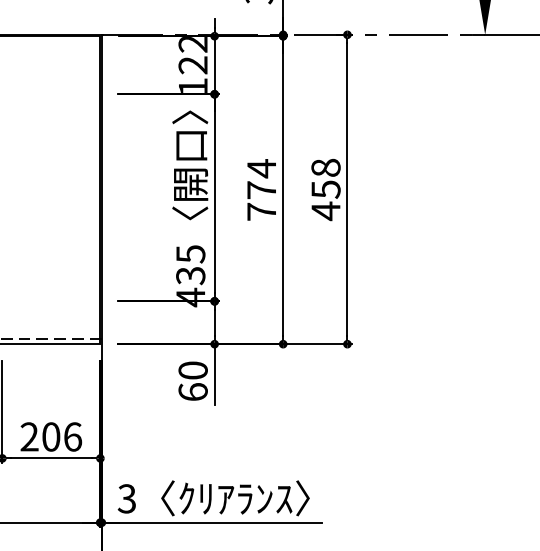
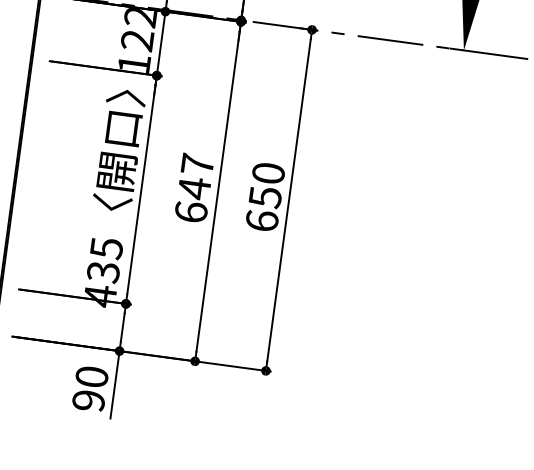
text: (261, 189) -> (194, 187), 774 -> 647
text: (325, 189) -> (264, 197), 458 -> 650
text: (192, 392) -> (87, 401), 60 -> 90

